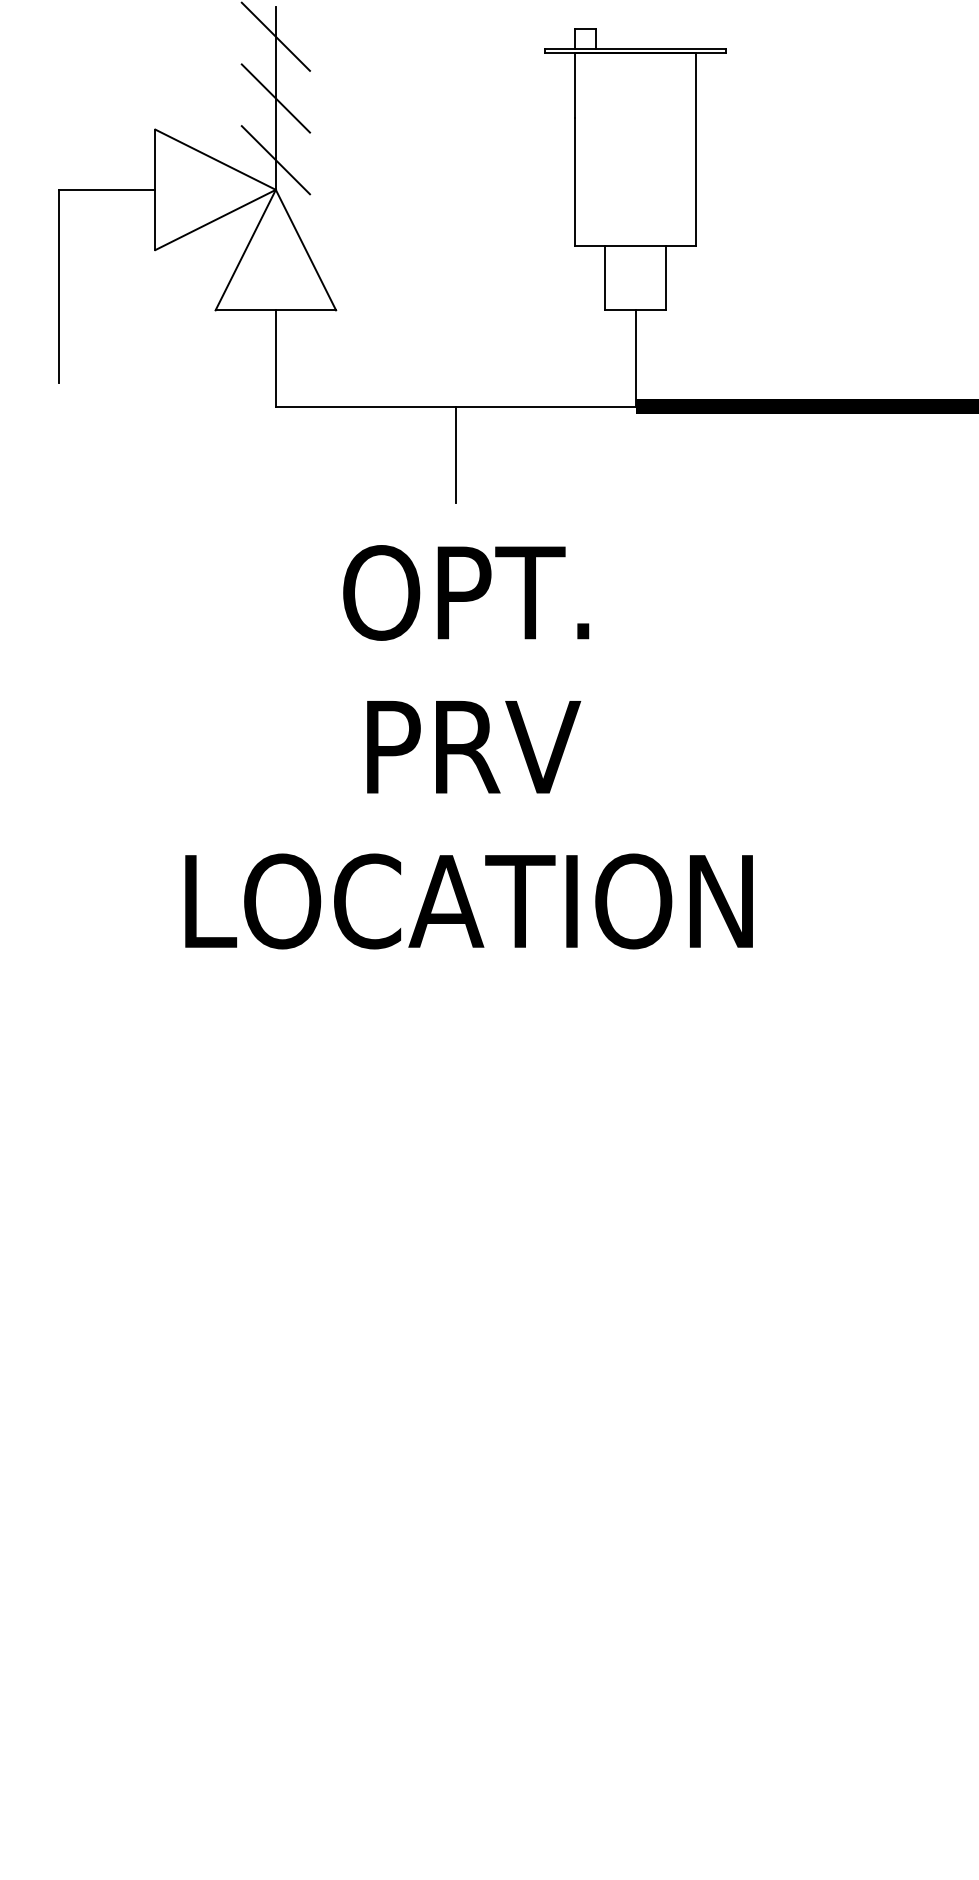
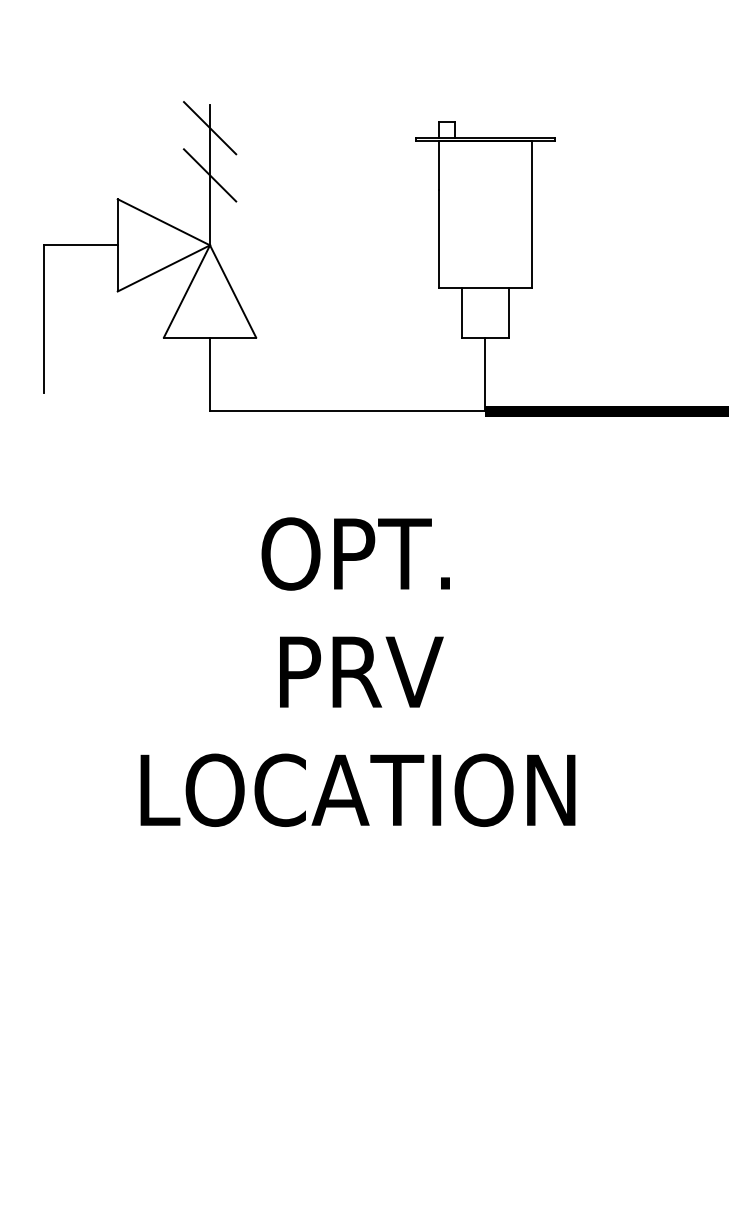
line: (275, 160) -> (209, 222), removed
line: (455, 454) -> (347, 448), removed

